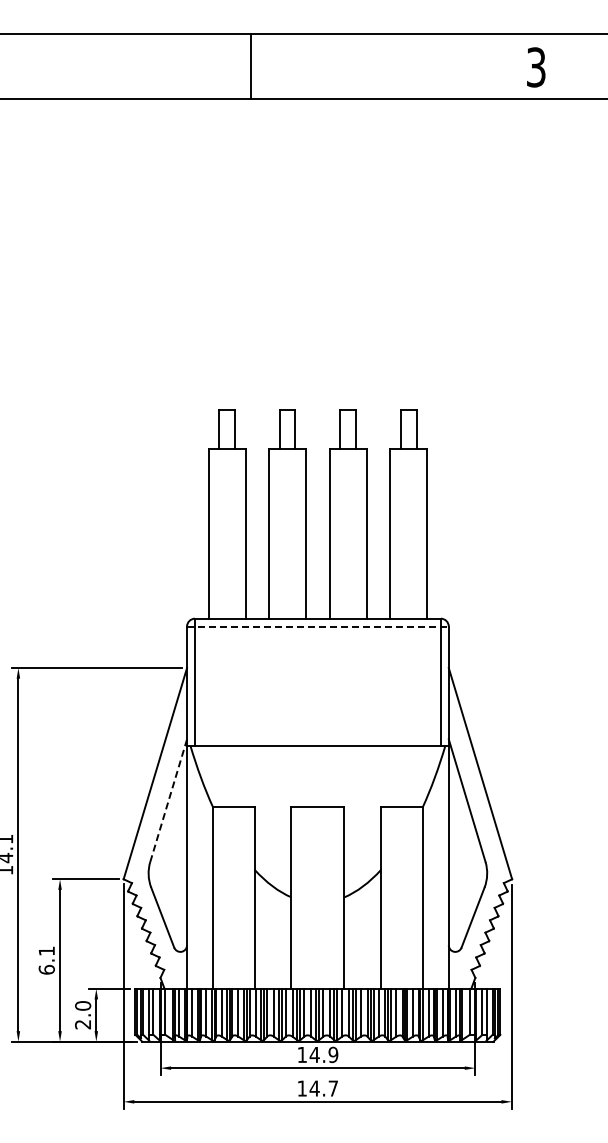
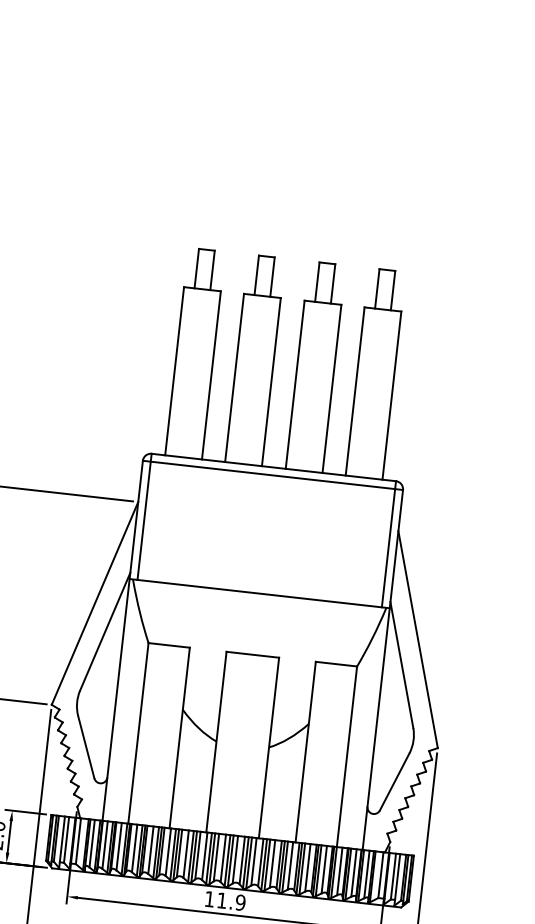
line: (317, 626) -> (272, 475), dashed -> solid
line: (168, 800) -> (105, 631), dashed -> solid
text: (314, 1054) -> (221, 900), 14.9 -> 11.9

